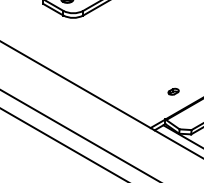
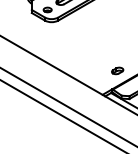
part: (173, 91) -> (117, 70), size x1.67

